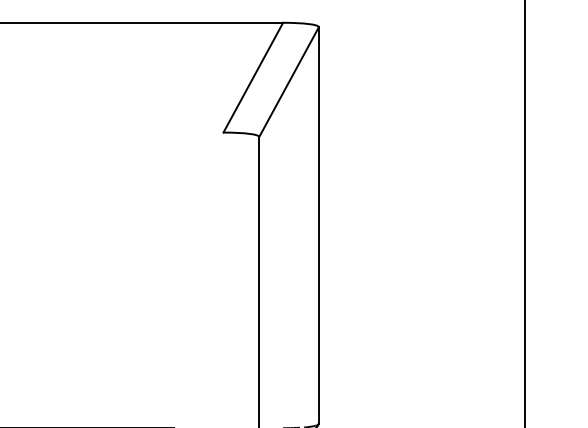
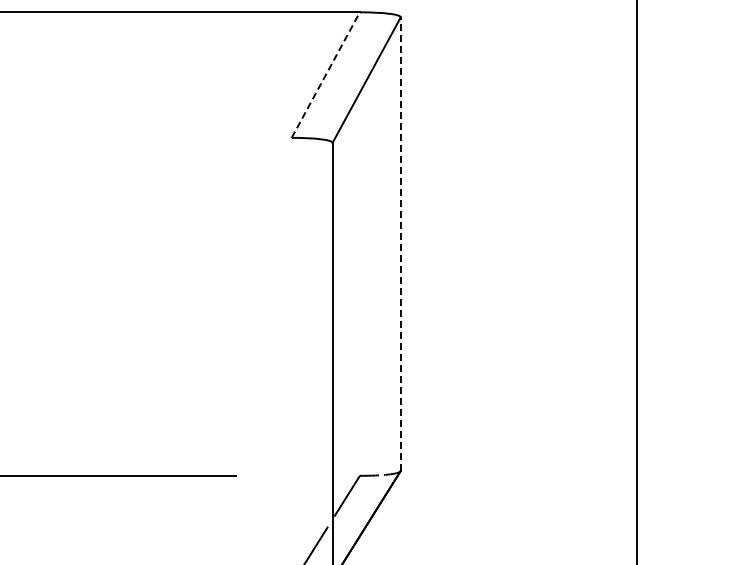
line: (253, 77) -> (326, 74), solid -> dashed
line: (318, 225) -> (400, 244), solid -> dashed

